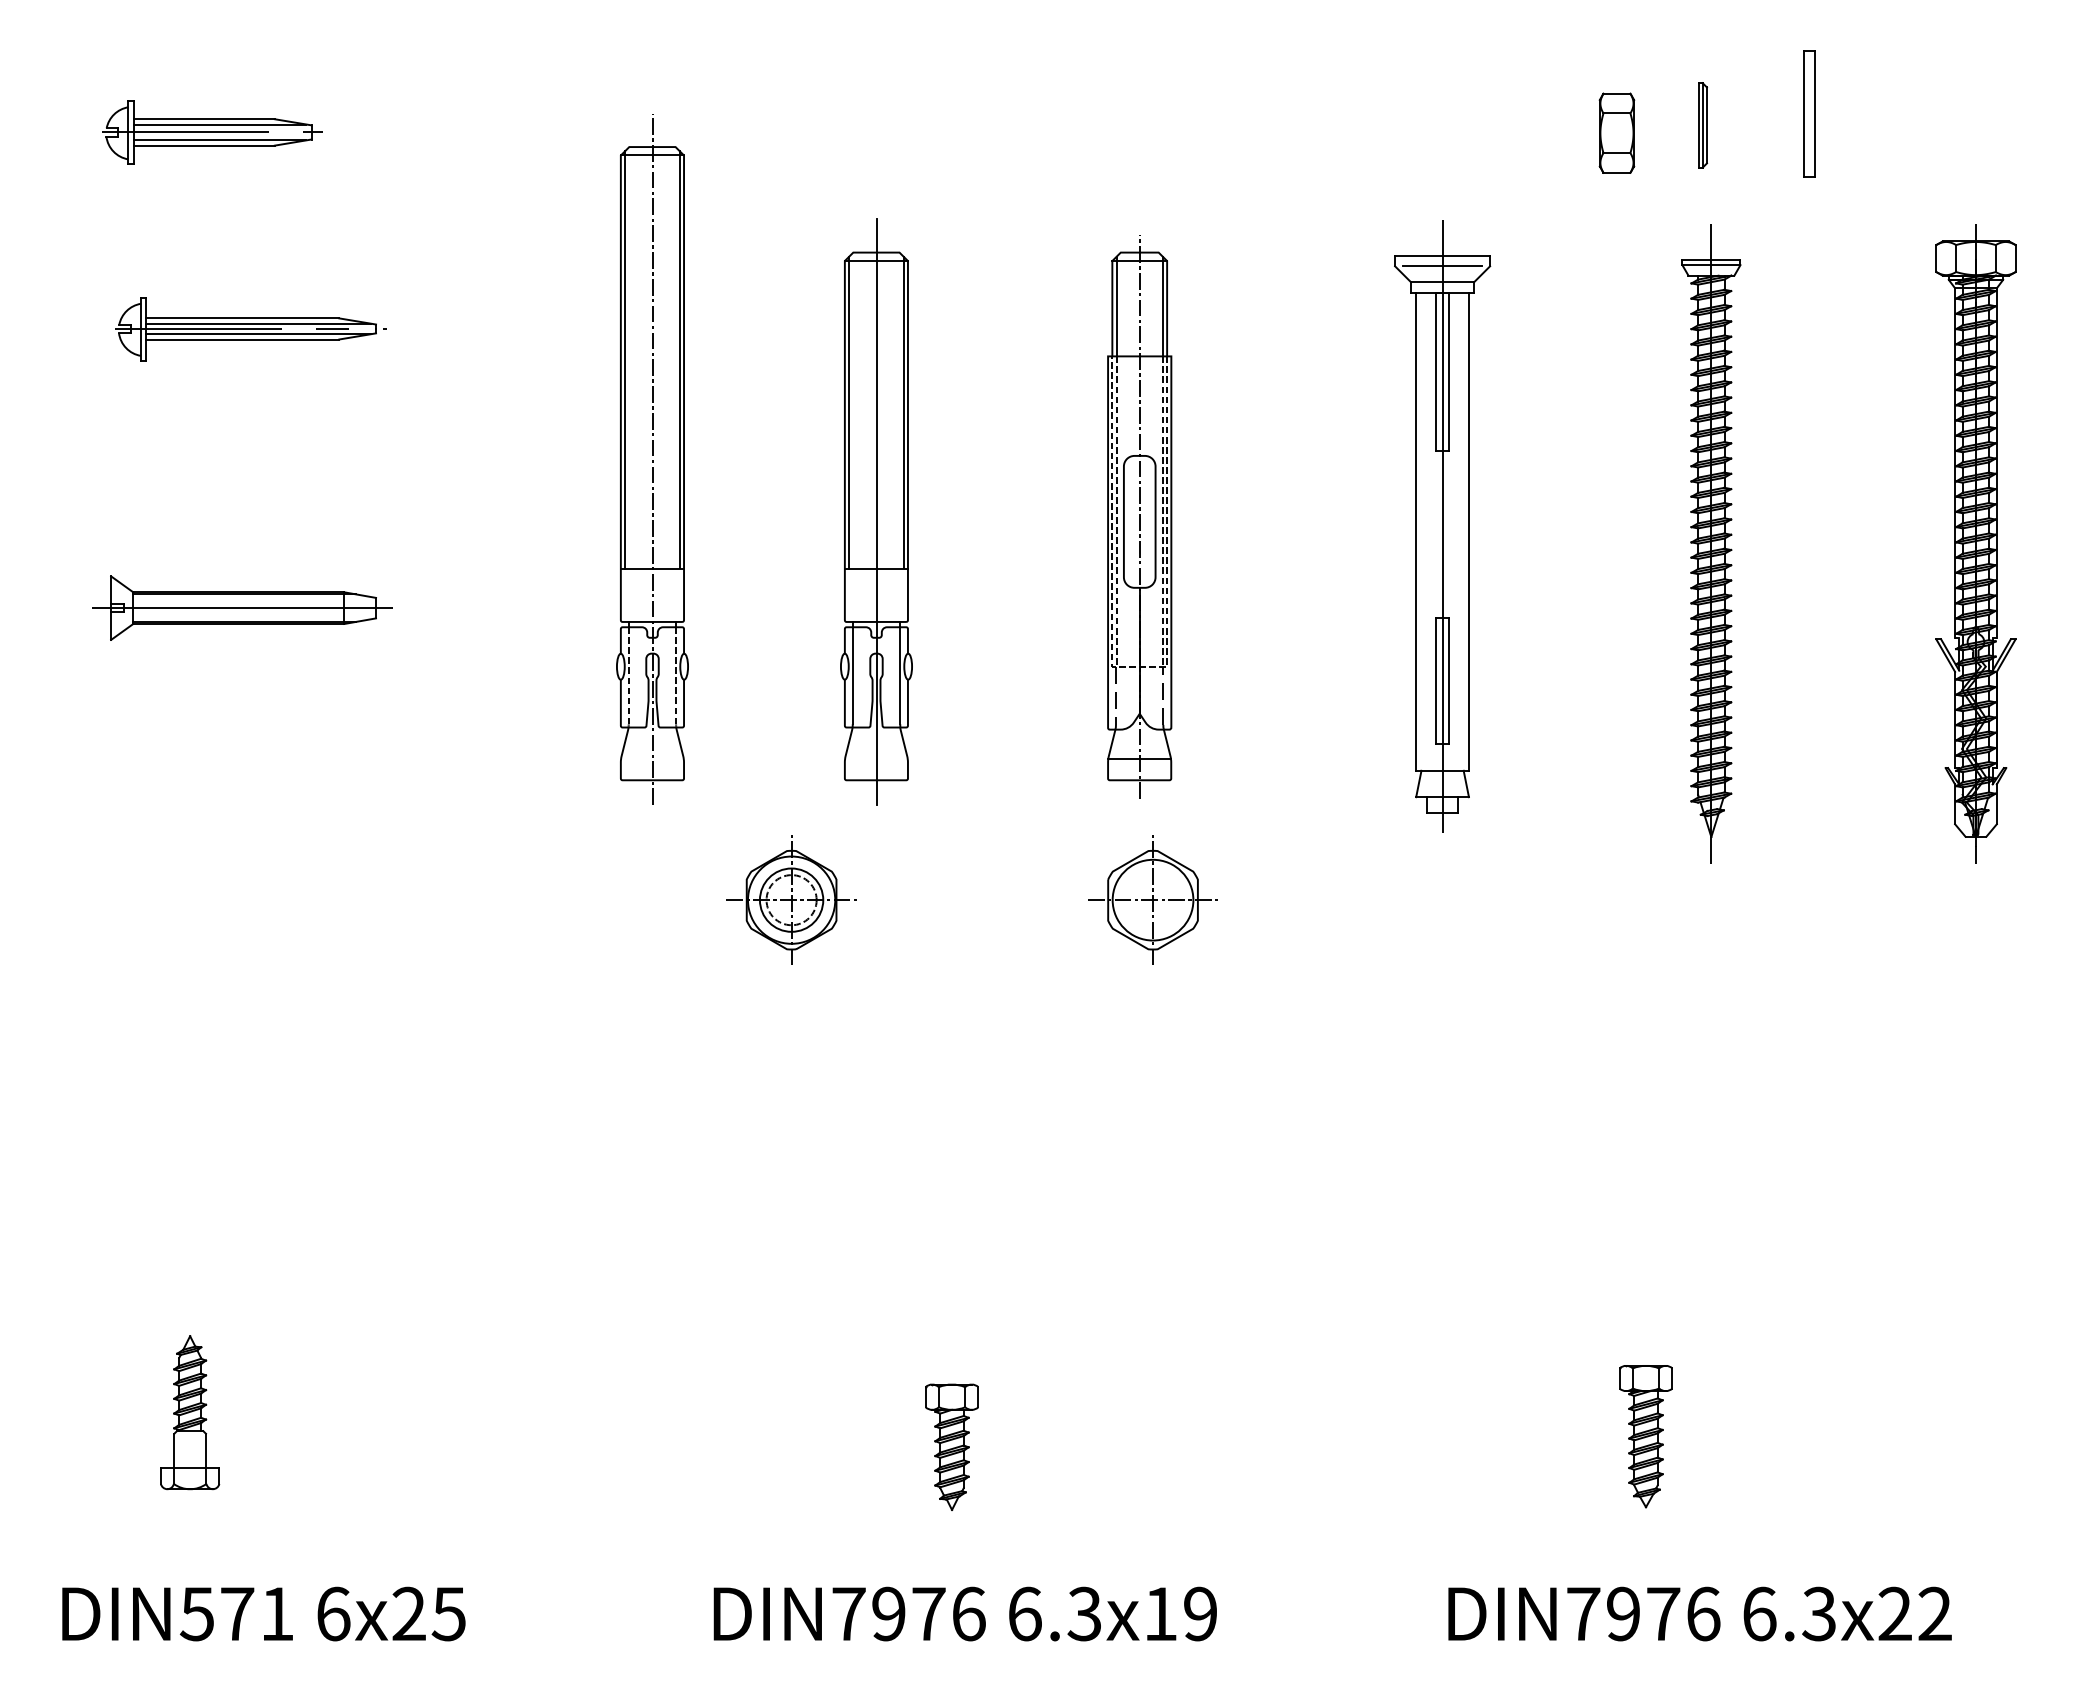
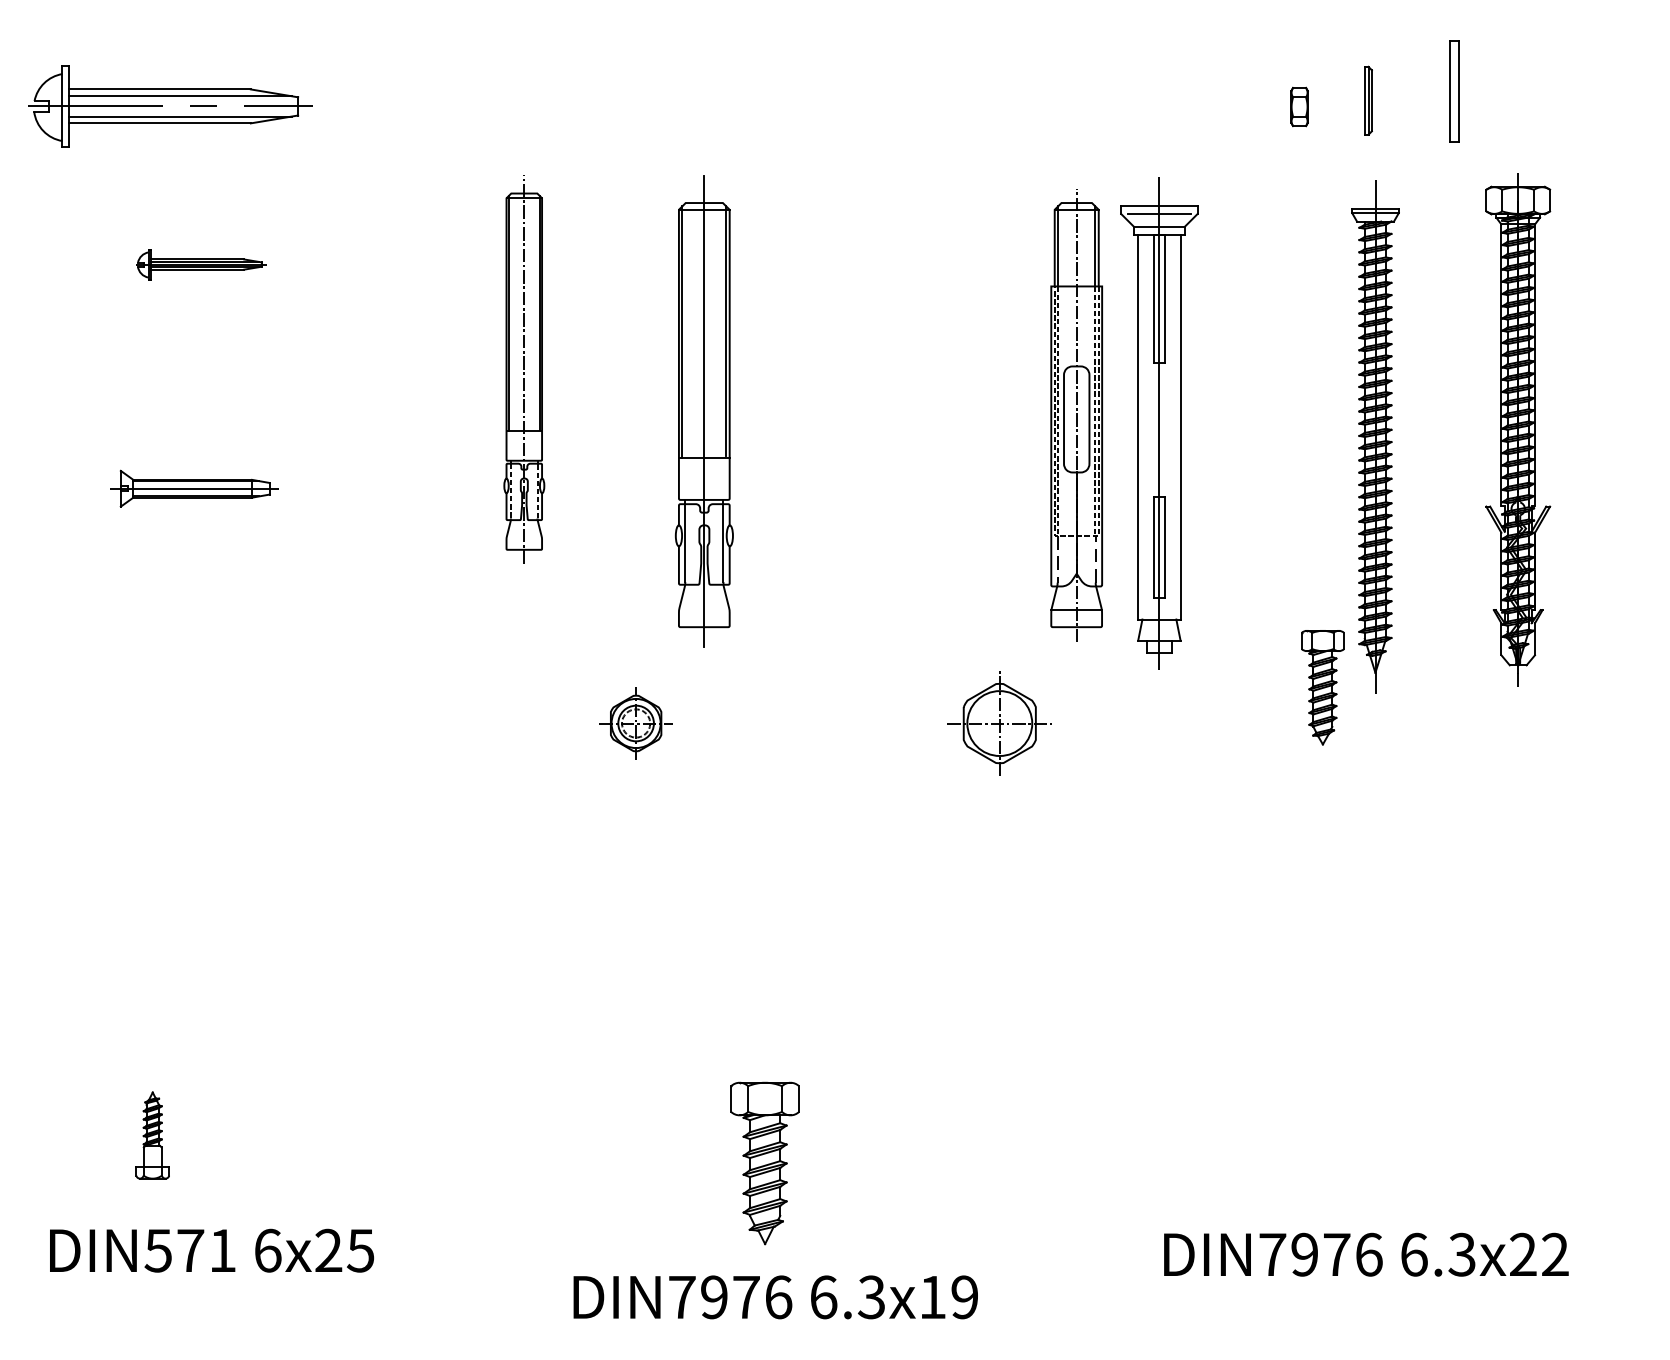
part: (212, 132) -> (170, 106), size x1.6
part: (1616, 132) -> (1299, 106), size x0.6
part: (250, 329) -> (201, 264), size x0.6
part: (652, 459) -> (524, 369), size x0.7
part: (1139, 516) -> (1076, 415), moved
part: (1975, 543) -> (1517, 429), moved
part: (242, 607) -> (194, 488), size x0.7
part: (791, 899) -> (636, 723), size x0.7
part: (1152, 899) -> (999, 723), moved
part: (190, 1412) -> (152, 1135), size x0.7
part: (1645, 1436) -> (1322, 687), moved
part: (951, 1446) -> (764, 1162), size x1.6
text: (263, 1613) -> (211, 1250), moved
text: (1699, 1613) -> (1365, 1254), moved

